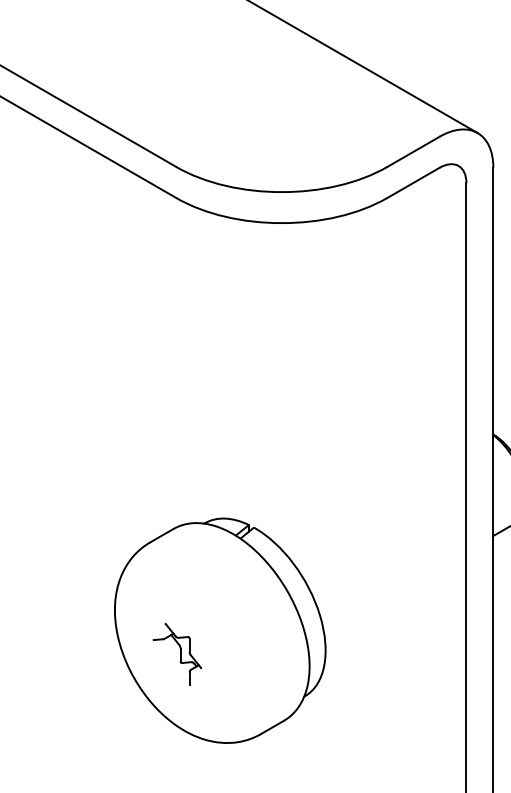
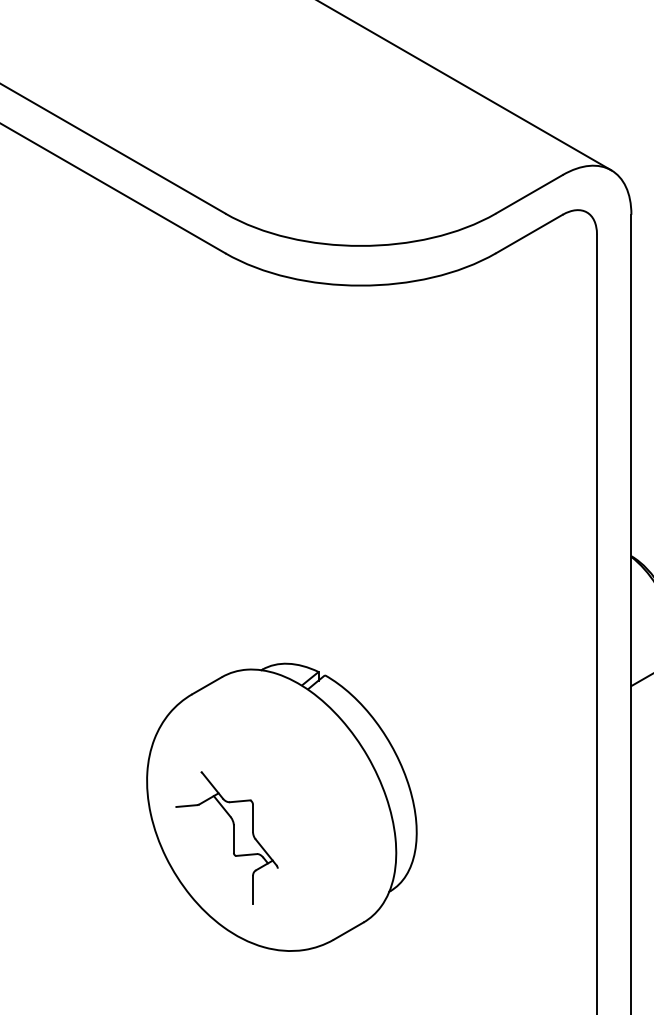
part: (177, 654) -> (227, 837), size x1.67

